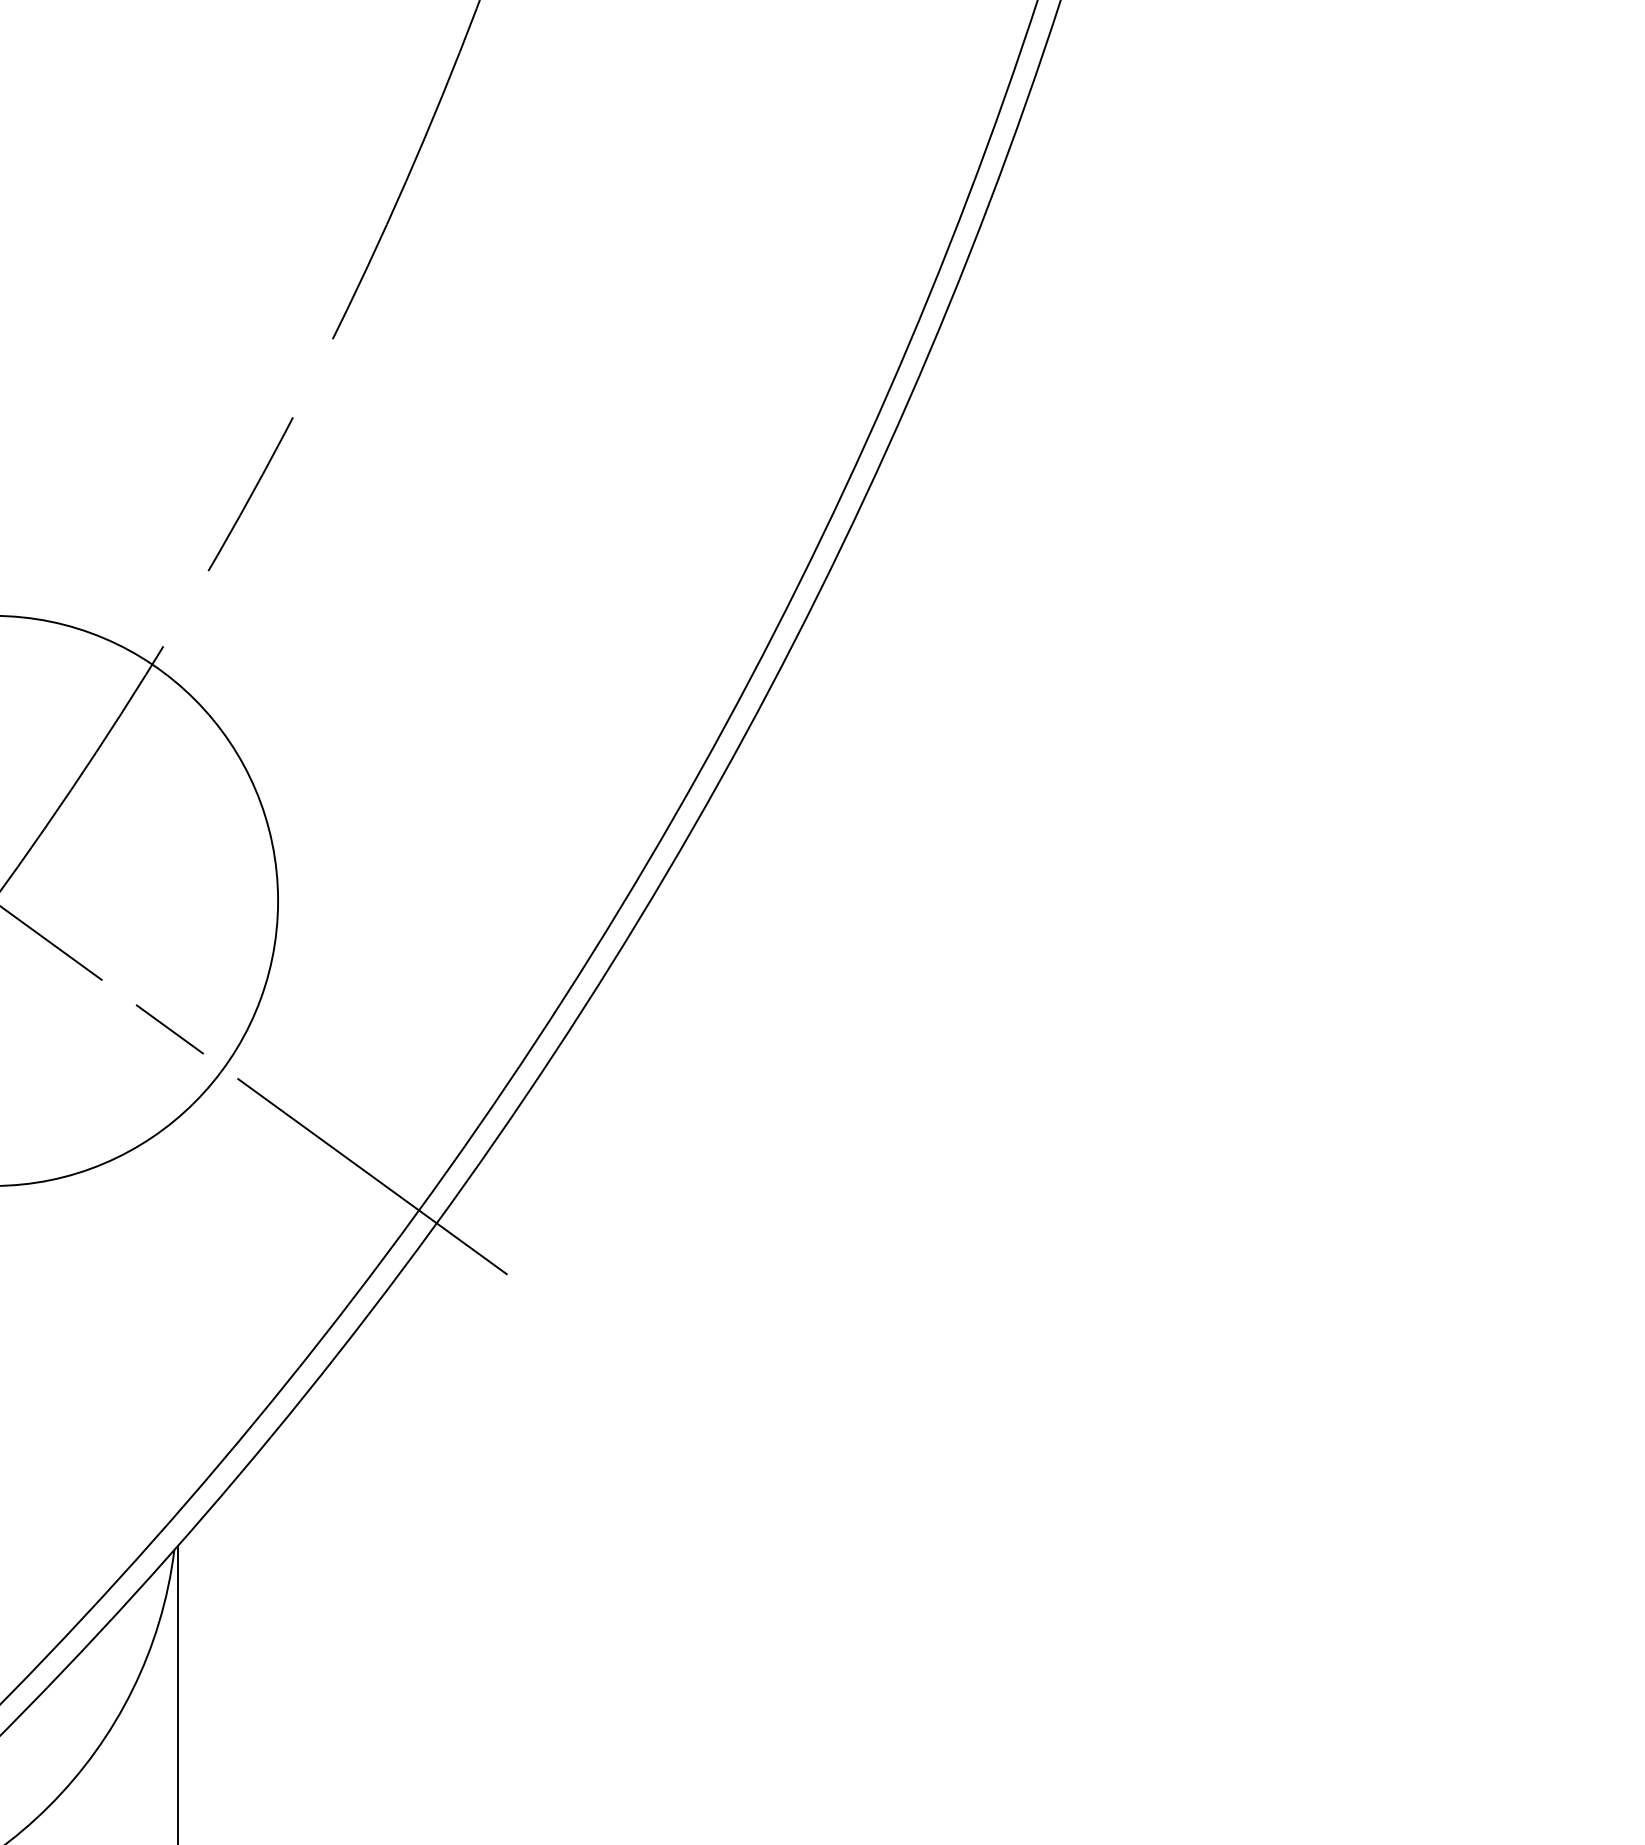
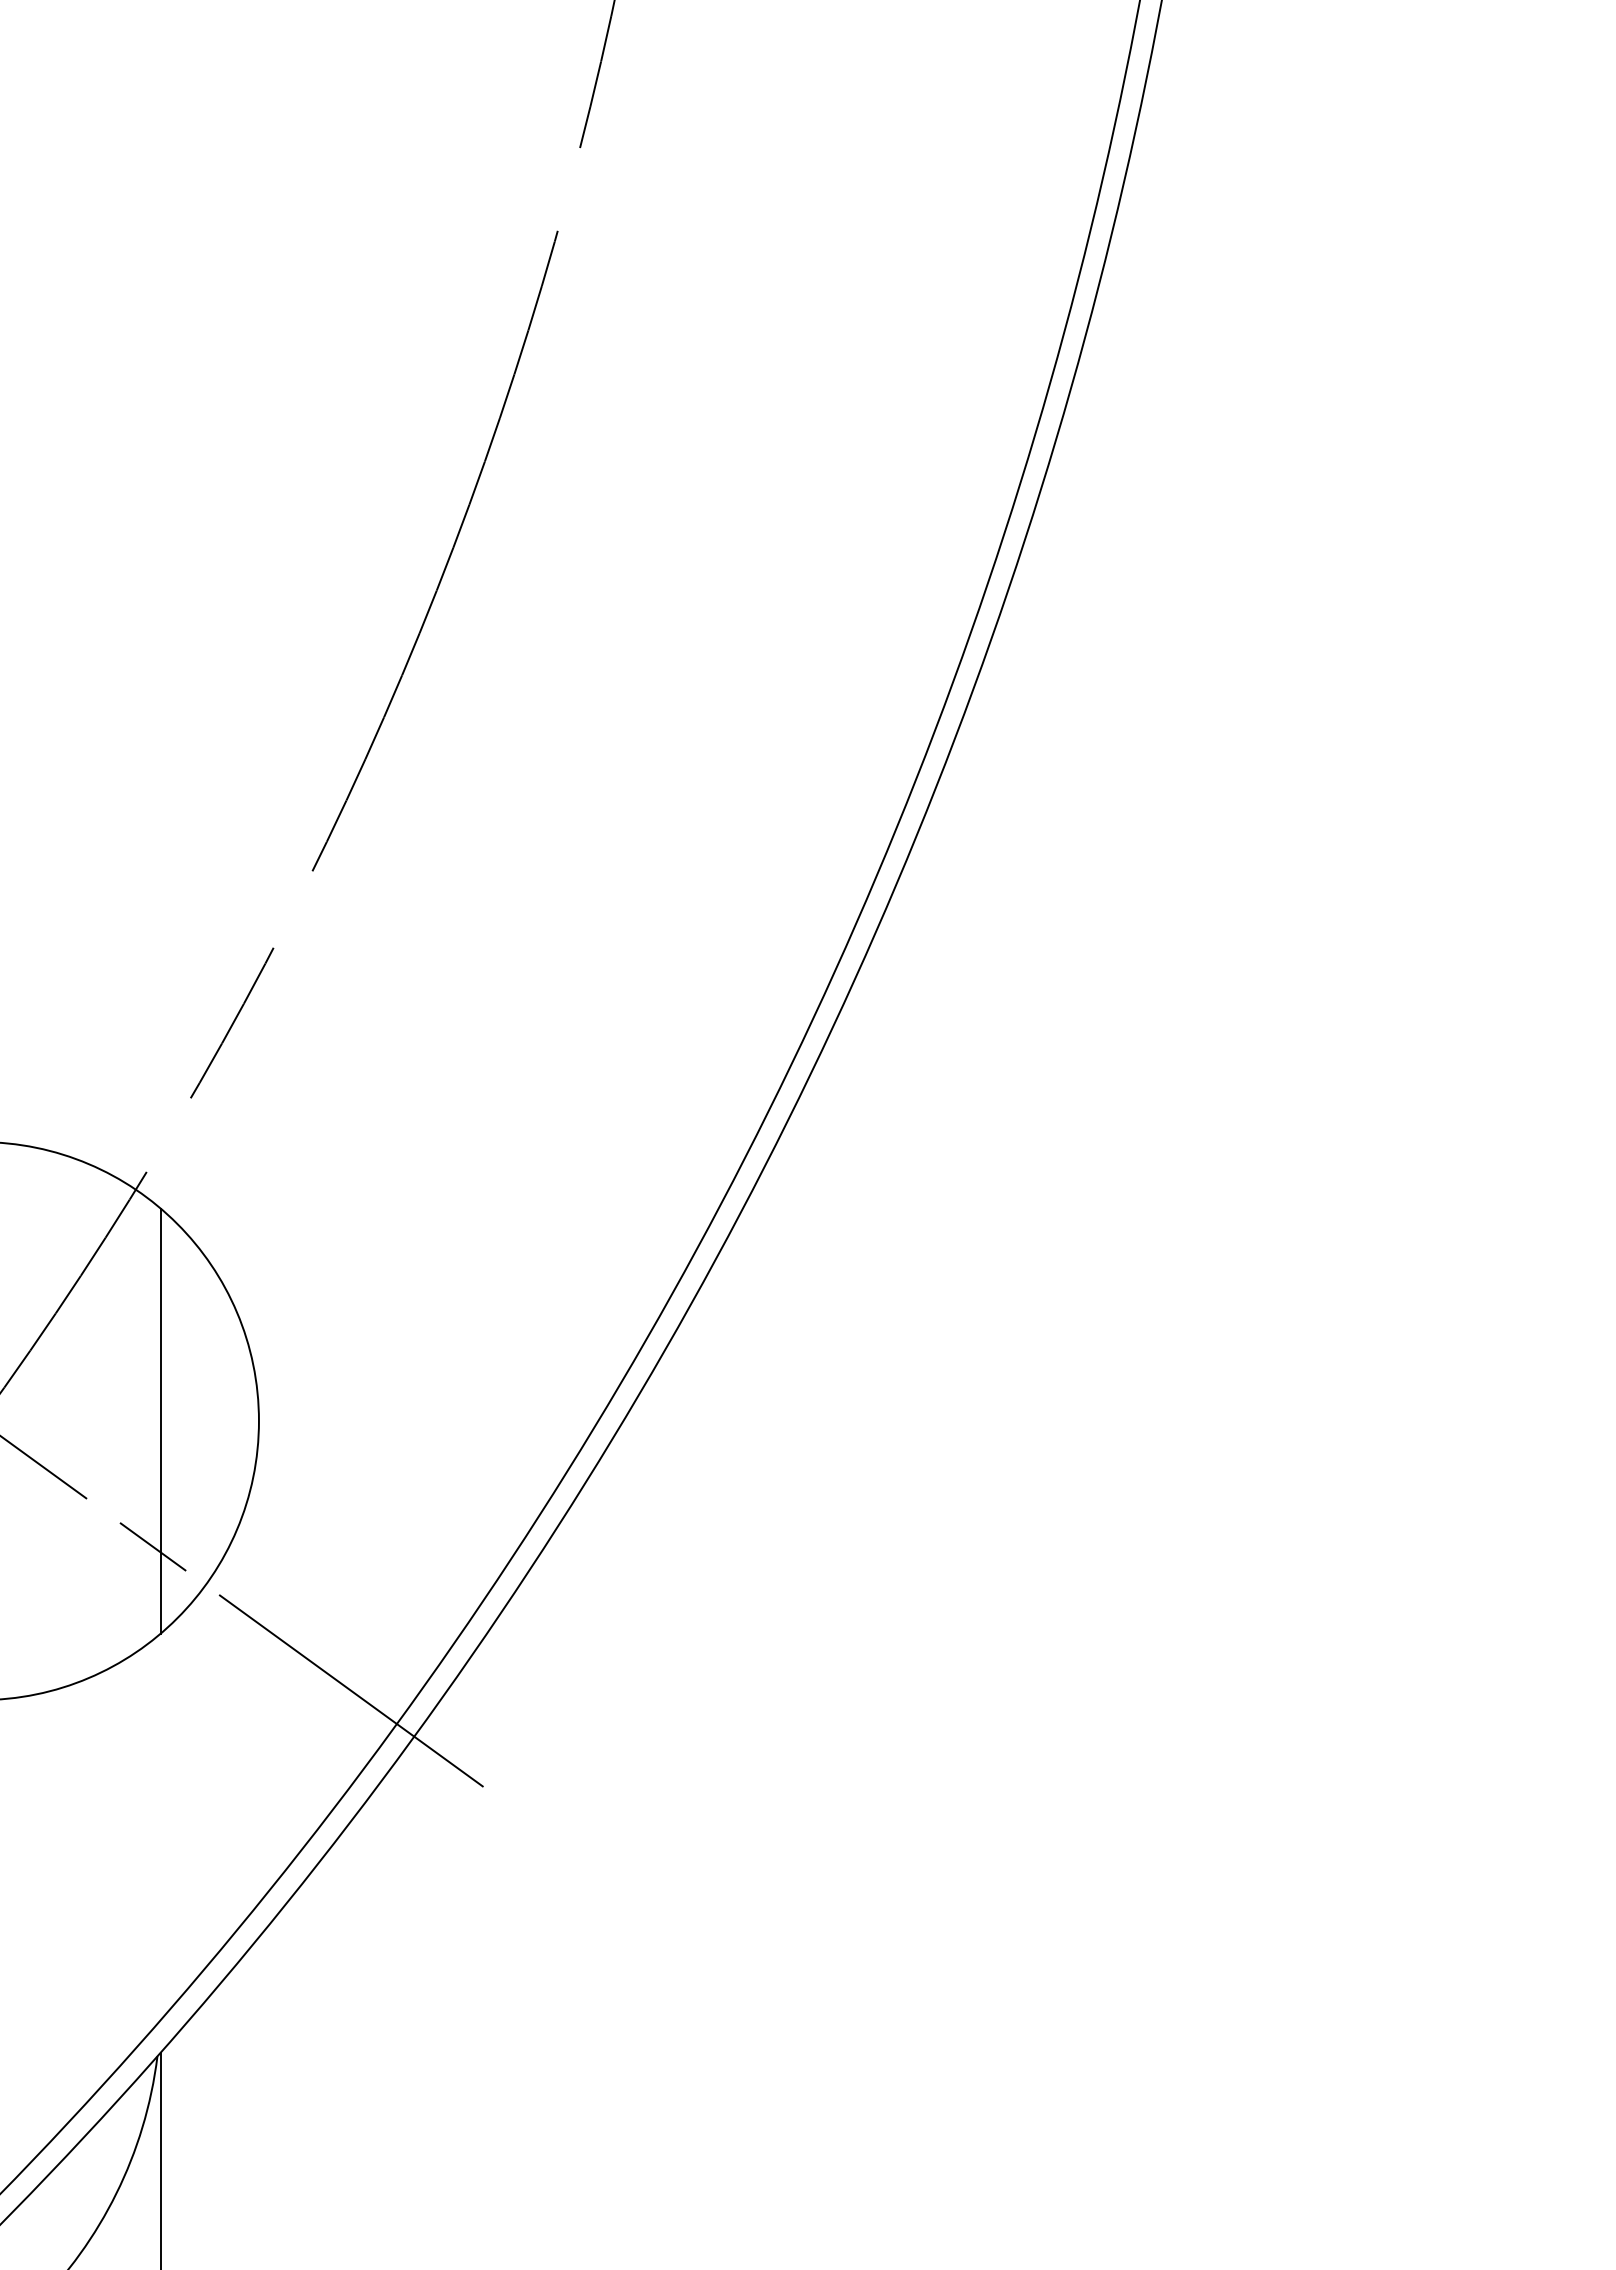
line: (177, 900) -> (160, 1420), added

